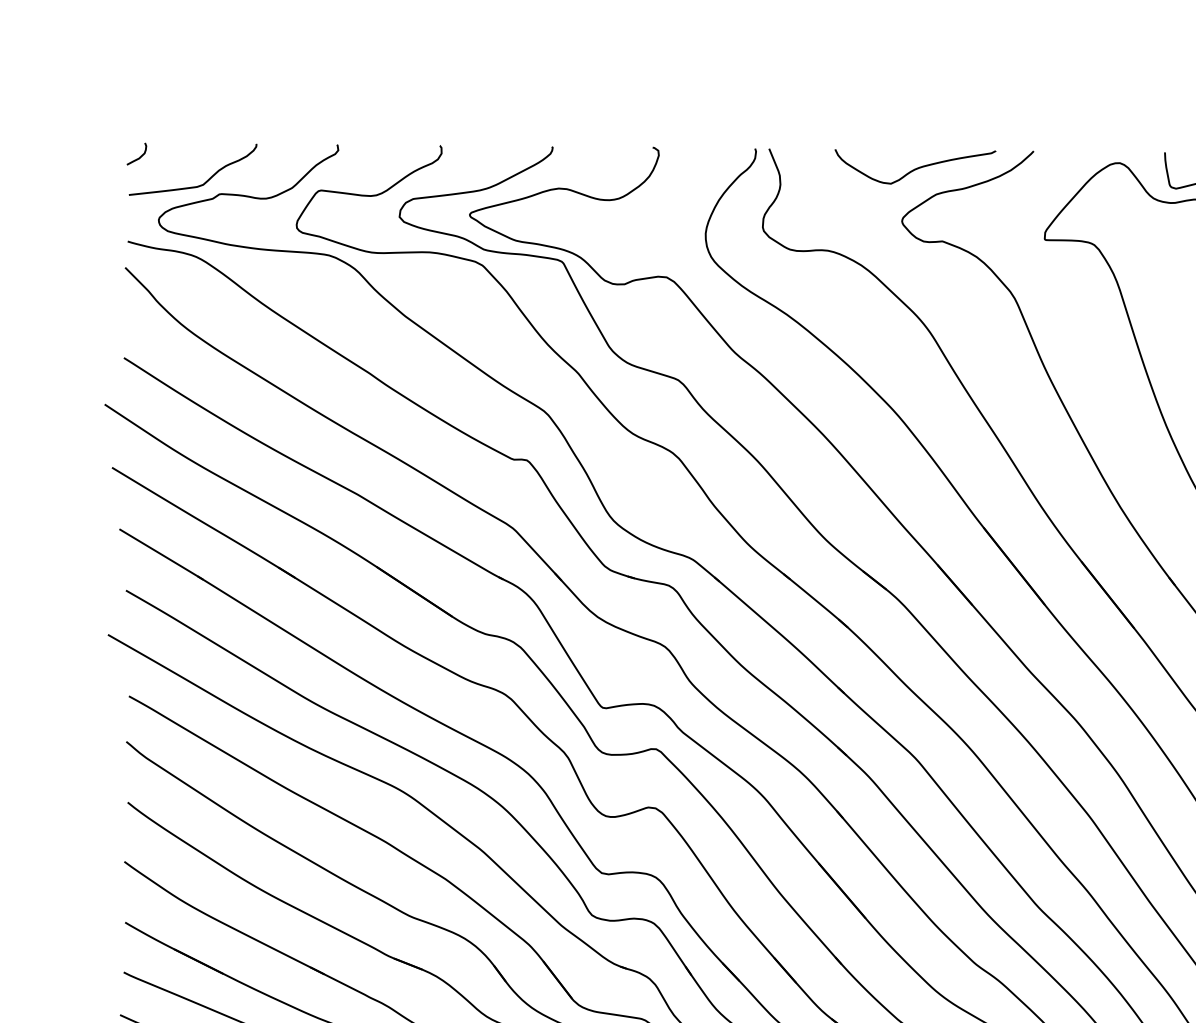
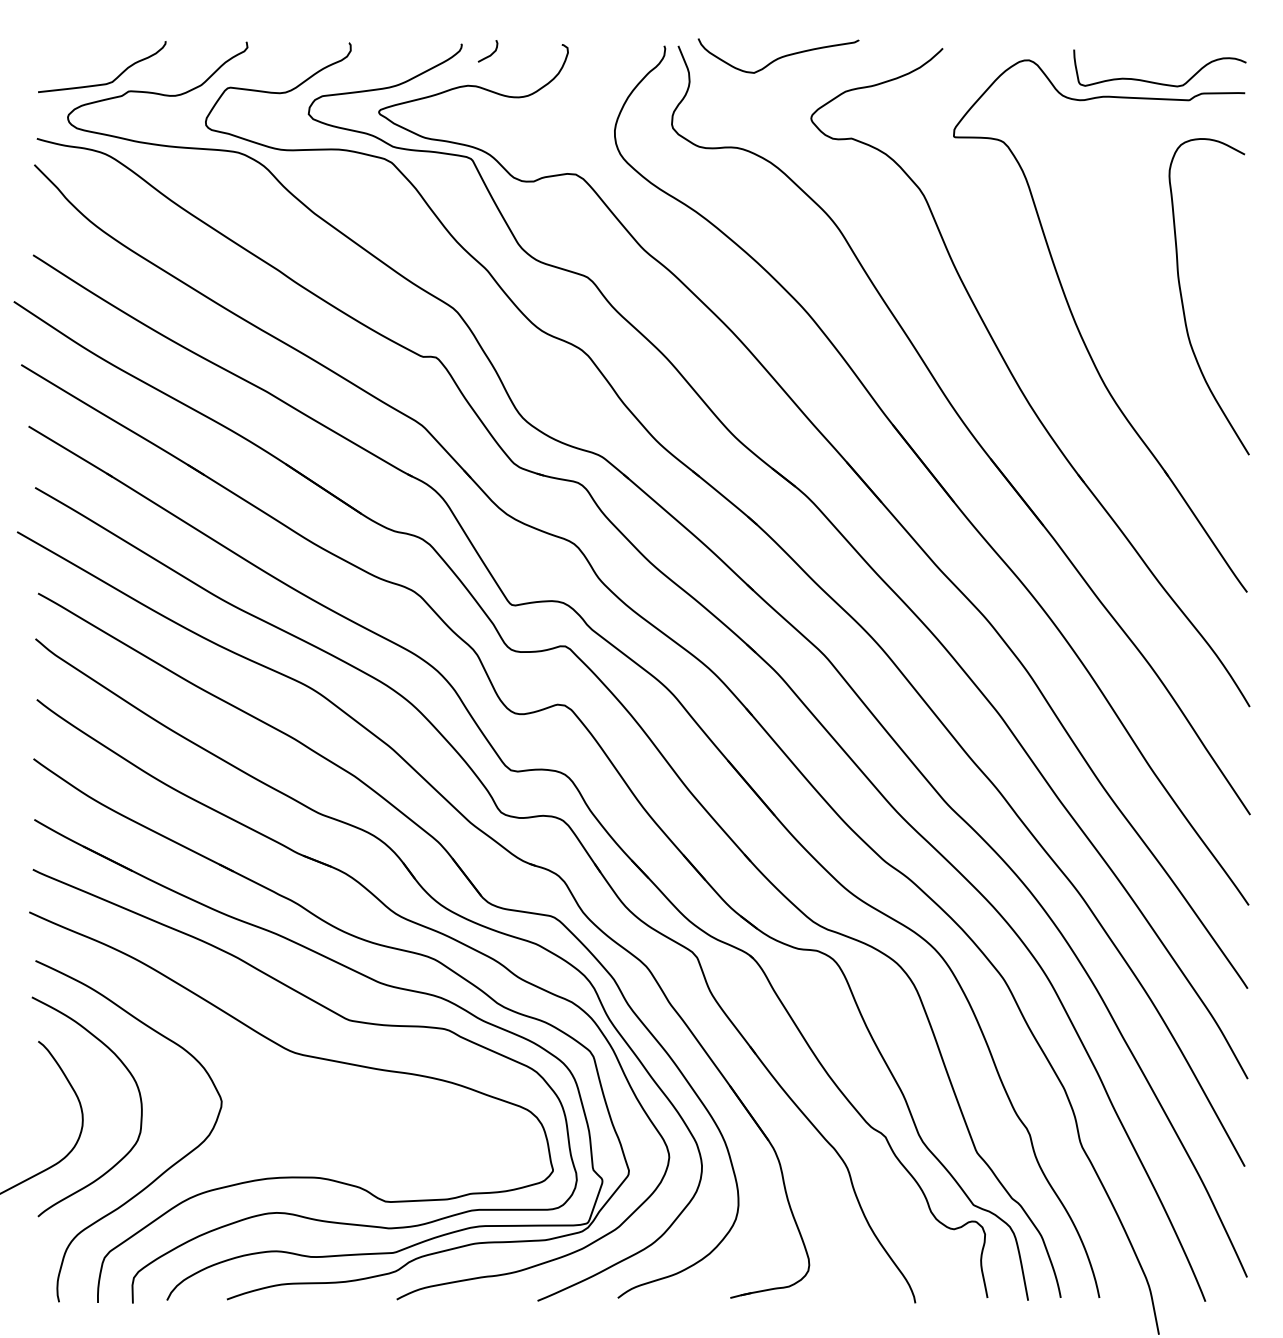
curve: (137, 158) -> (488, 55), moved
curve: (915, 168) -> (778, 57), moved

